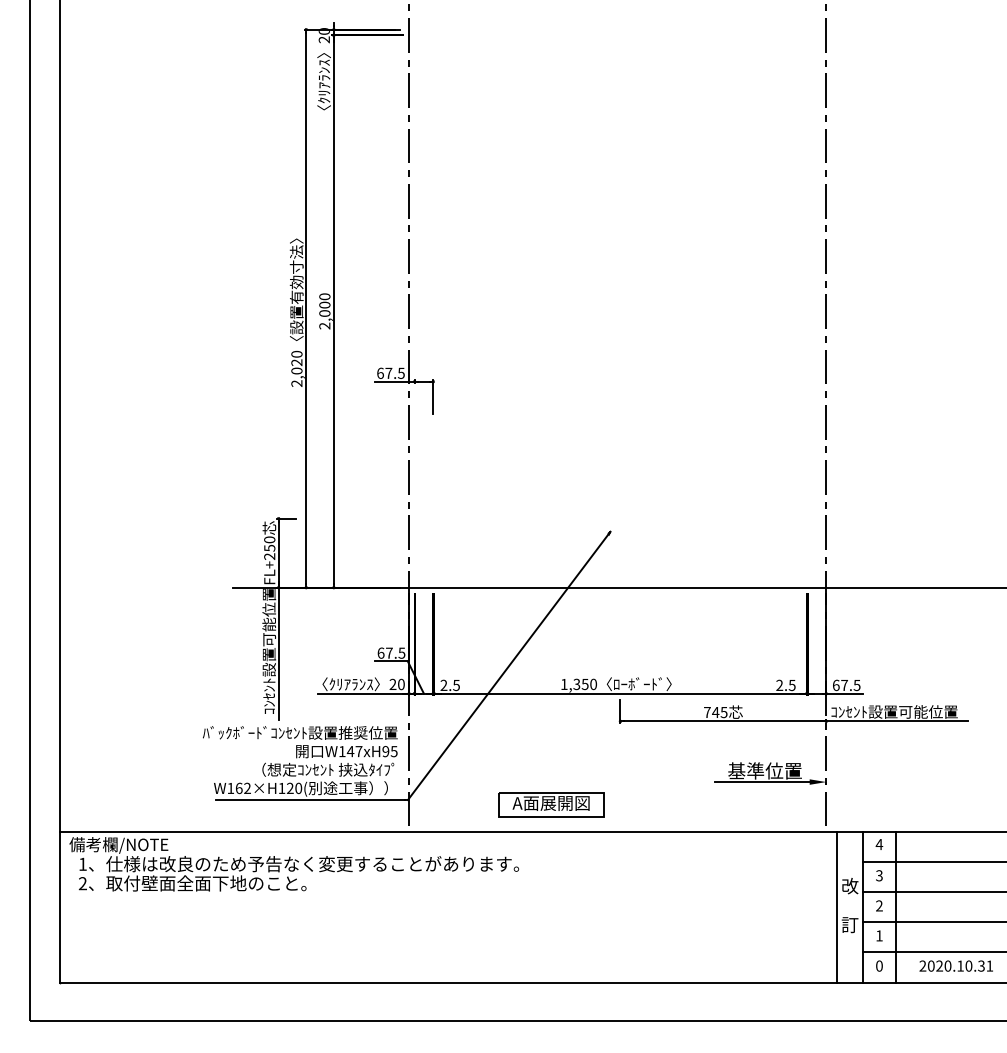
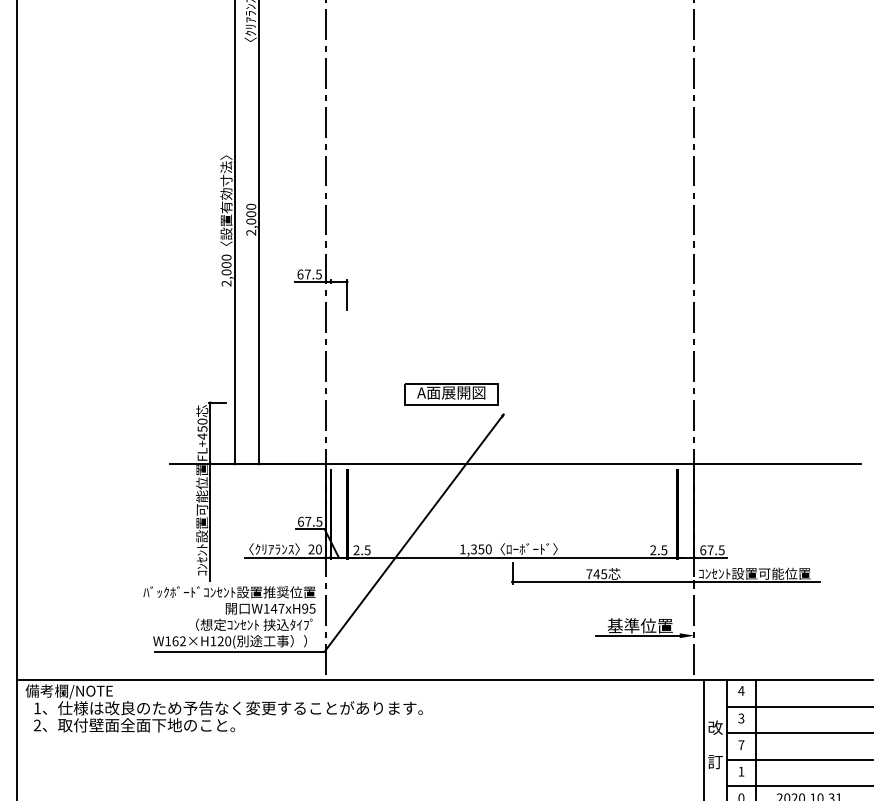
text: (296, 362) -> (226, 264), 2,020 -> 2,000
text: (269, 556) -> (202, 436), FL+250 -> FL+450
part: (551, 804) -> (451, 393), moved
text: (879, 905) -> (741, 744), 2 -> 7

